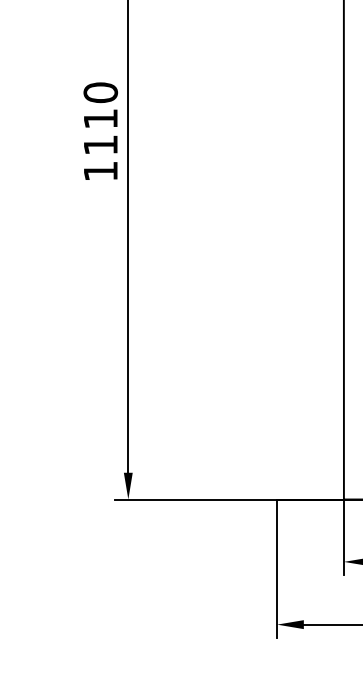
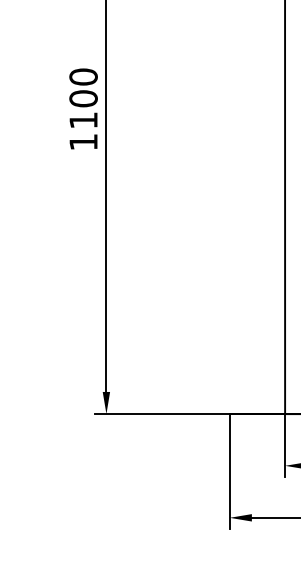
text: (100, 118) -> (83, 98), 1110 -> 1100

